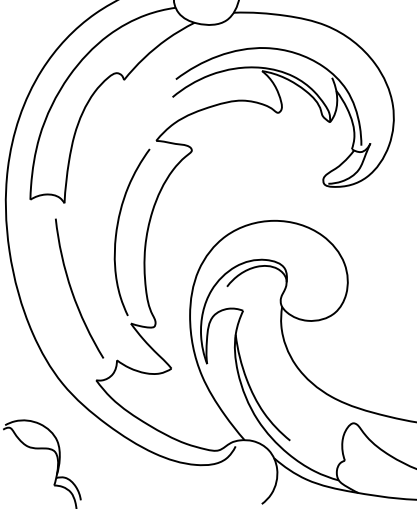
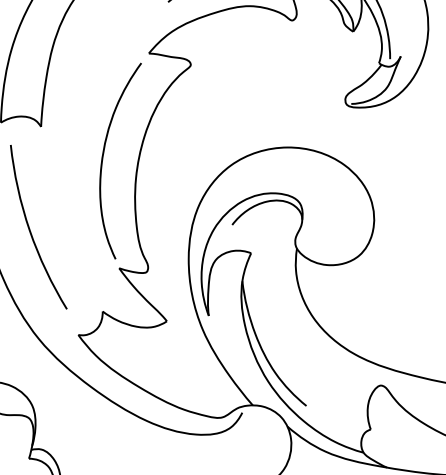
curve: (72, 289) -> (30, 228), moved

